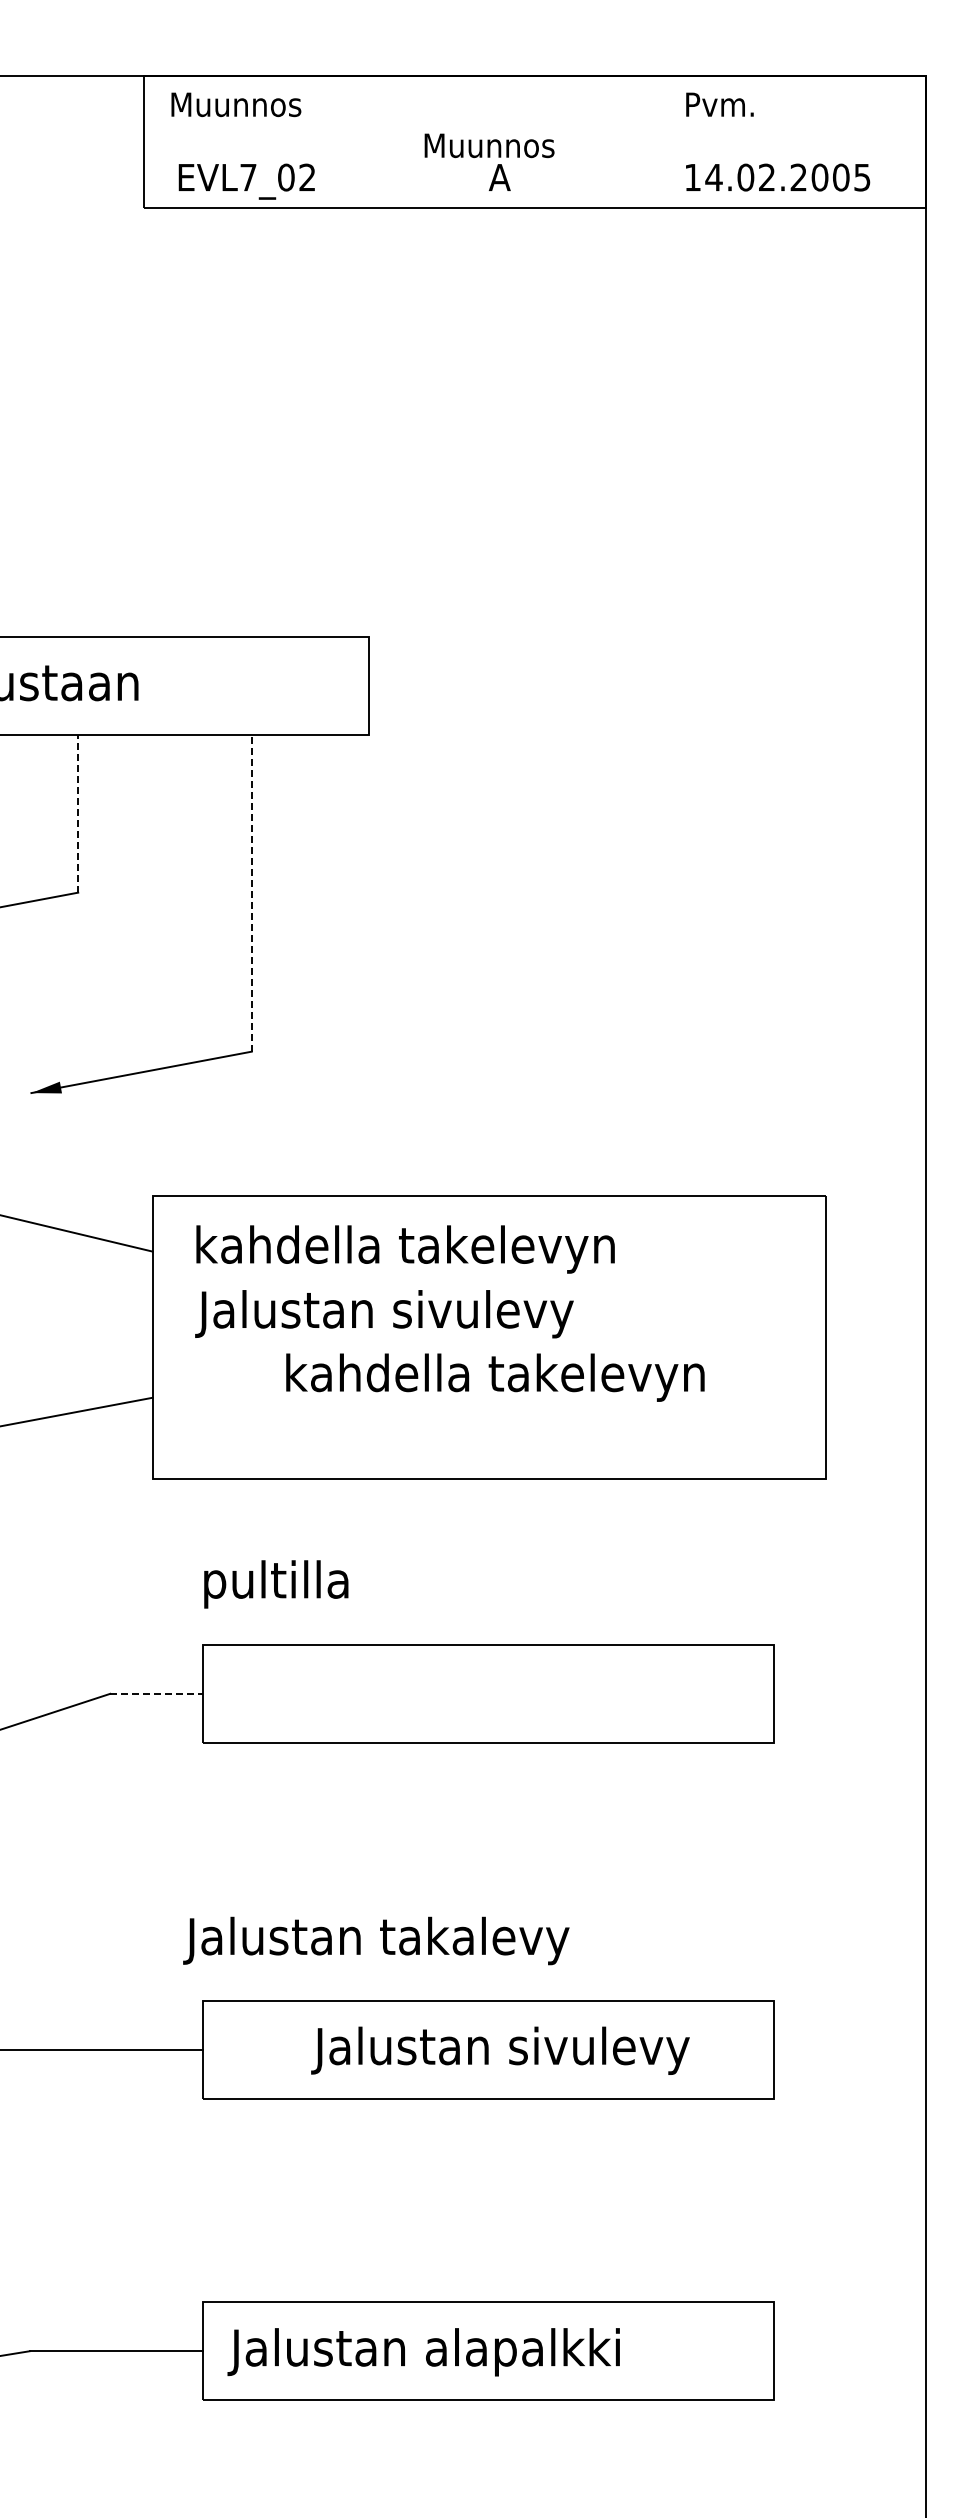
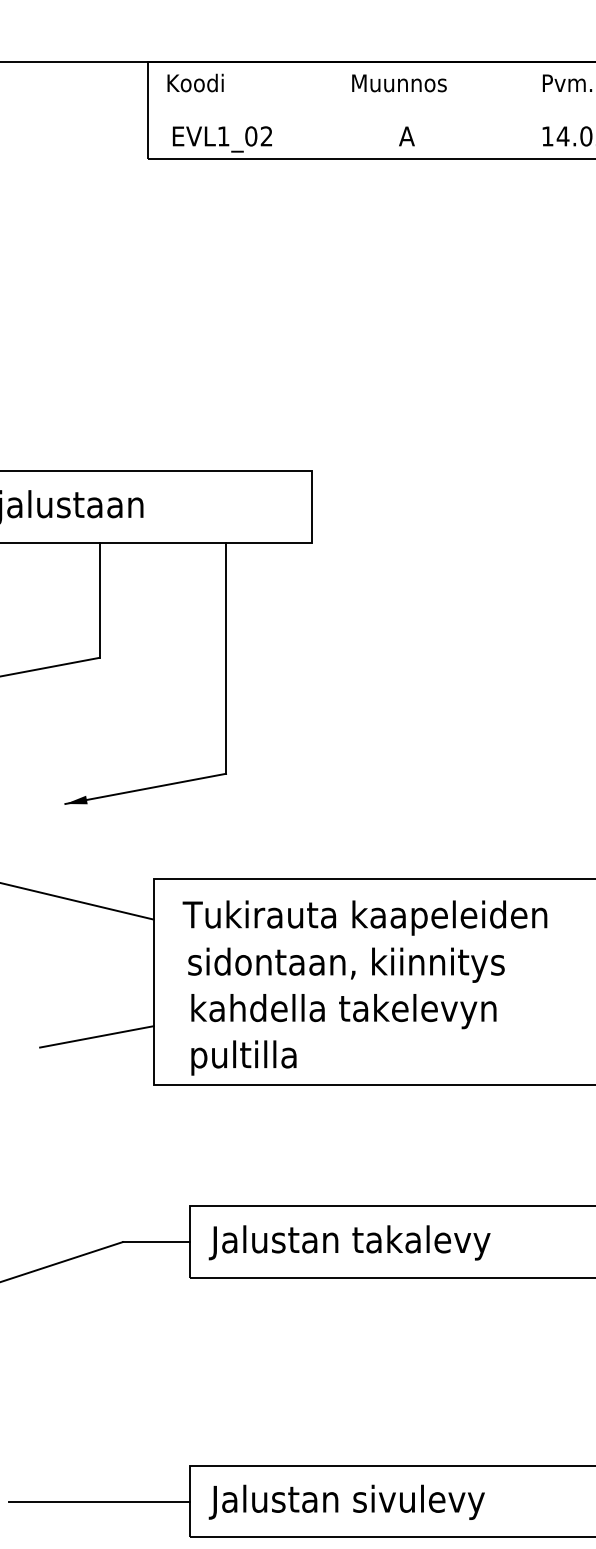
text: (237, 104) -> (215, 83), Muunnos -> Koodi
text: (489, 145) -> (399, 83), moved
text: (248, 177) -> (223, 136), EVL7_02 -> EVL1_02
line: (78, 813) -> (99, 600), dashed -> solid
line: (251, 892) -> (225, 657), dashed -> solid
text: (442, 1249) -> (365, 918), kahdella takelevyn -> Tukirauta kaapeleiden
text: (414, 1314) -> (344, 965), Jalustan sivulevy -> sidontaan, kiinnitys
text: (495, 1377) -> (343, 1011), moved
text: (276, 1584) -> (244, 1058), moved
line: (156, 1693) -> (156, 1241), dashed -> solid
text: (376, 1940) -> (349, 1242), moved
text: (500, 2050) -> (346, 1502), moved

